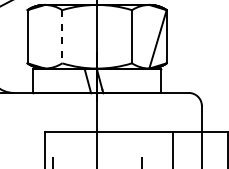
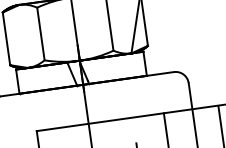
line: (62, 36) -> (40, 33), dashed -> solid

